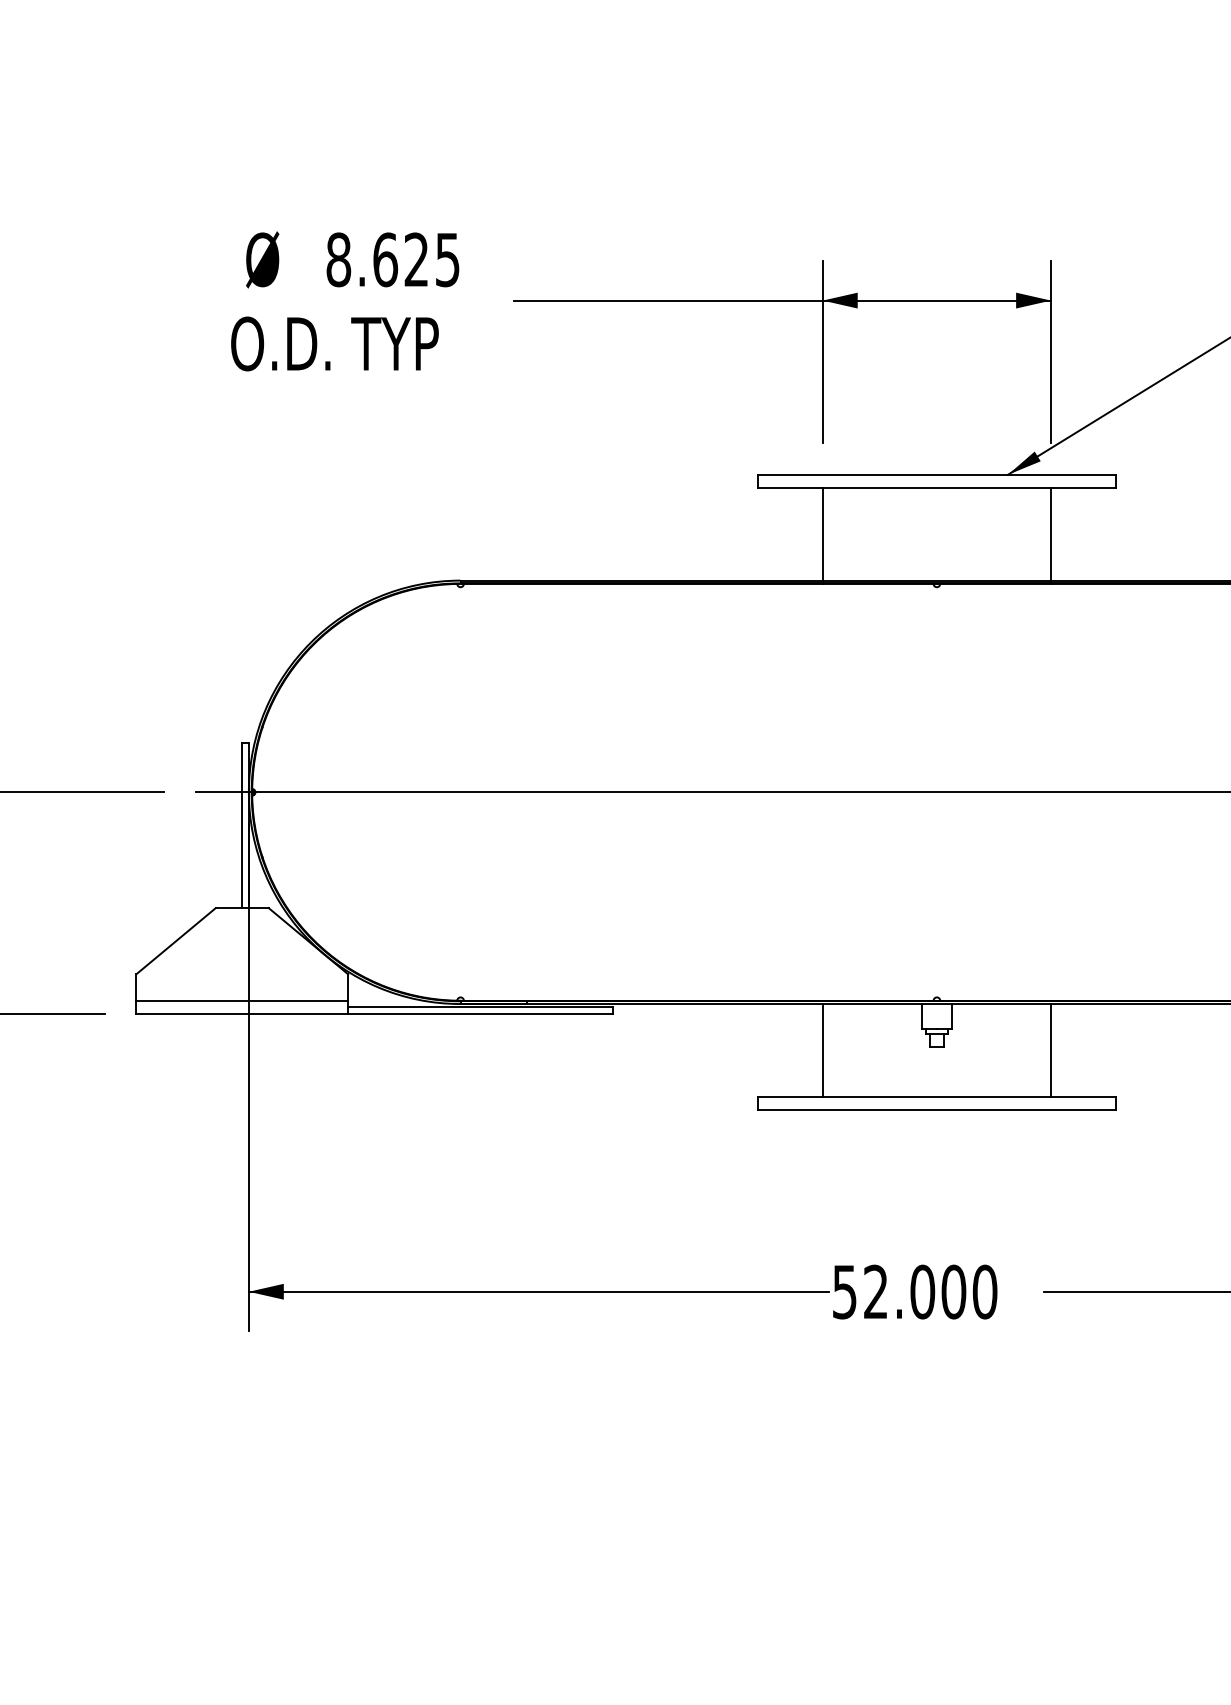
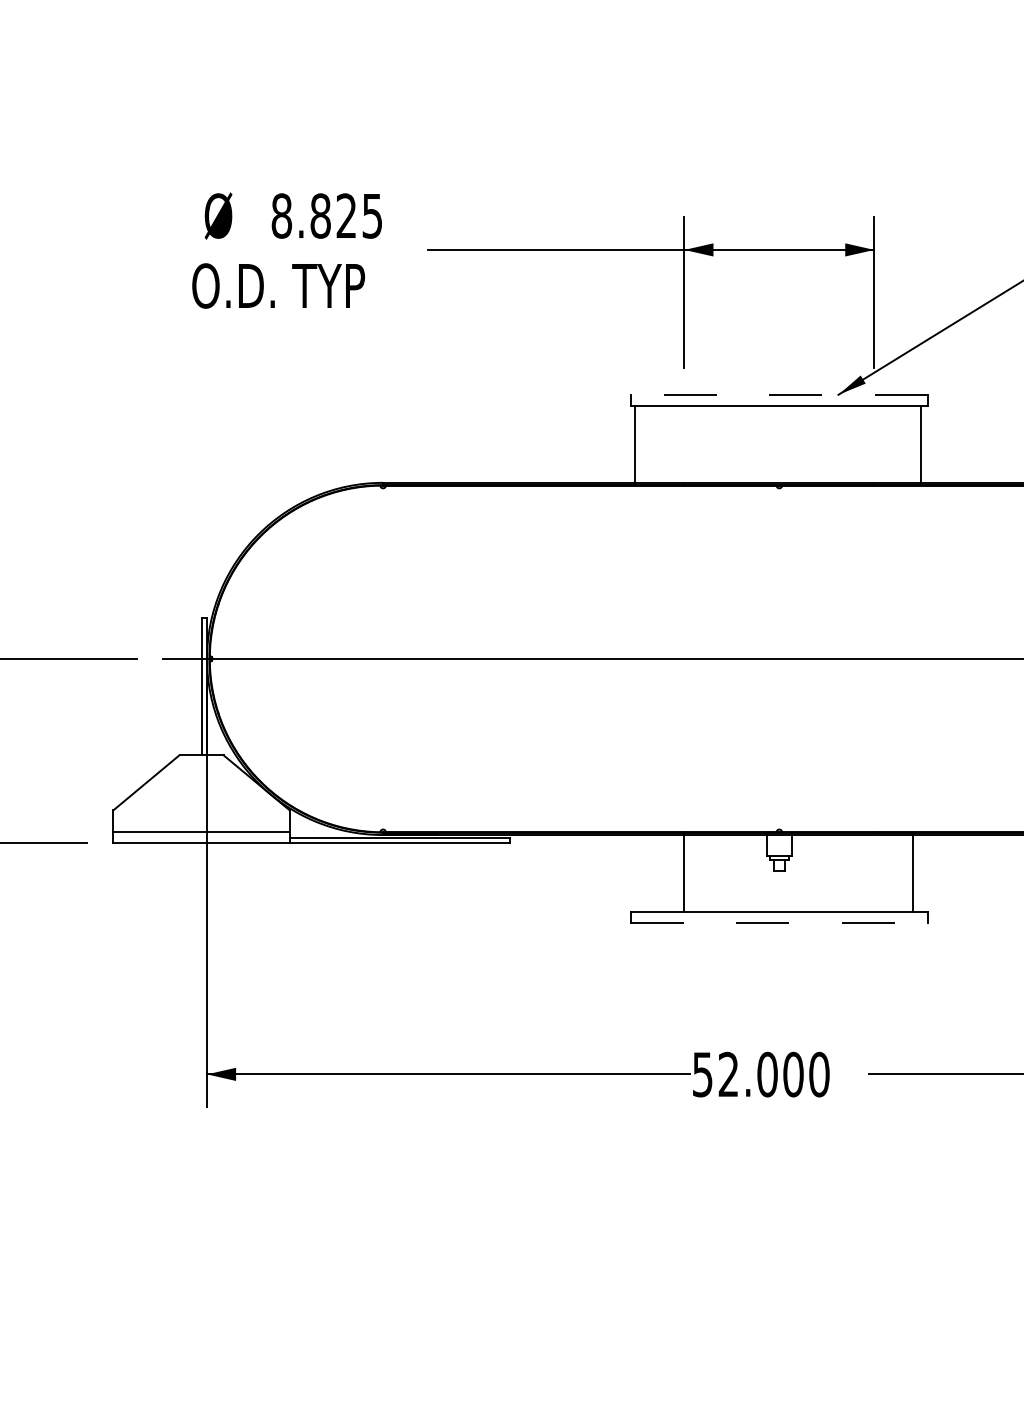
text: (385, 259) -> (320, 215), 8.625 -> 8.825
line: (936, 474) -> (779, 394), solid -> dashed
line: (822, 534) -> (635, 444), moved
line: (1051, 534) -> (921, 444), moved
line: (1051, 1050) -> (912, 873), moved
line: (936, 1109) -> (779, 922), solid -> dashed

